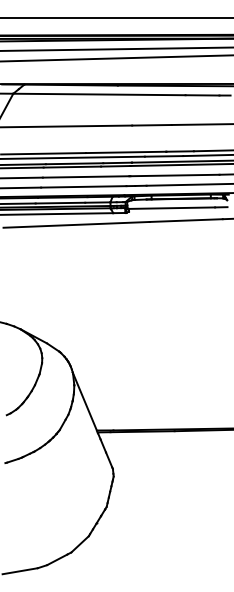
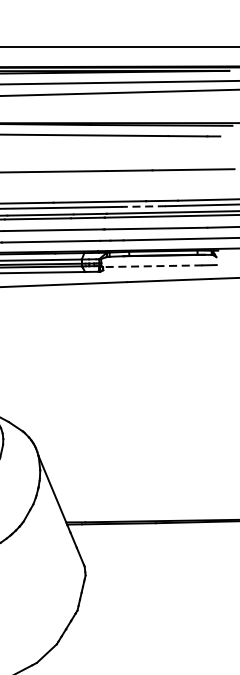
line: (163, 156) -> (142, 206), solid -> dashed
line: (170, 208) -> (151, 266), solid -> dashed

